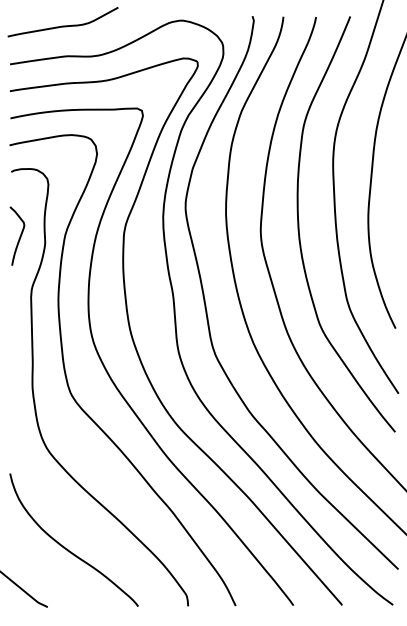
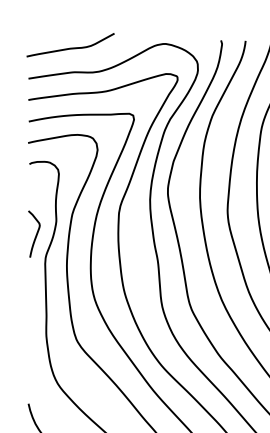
curve: (19, 236) -> (35, 234), moved

